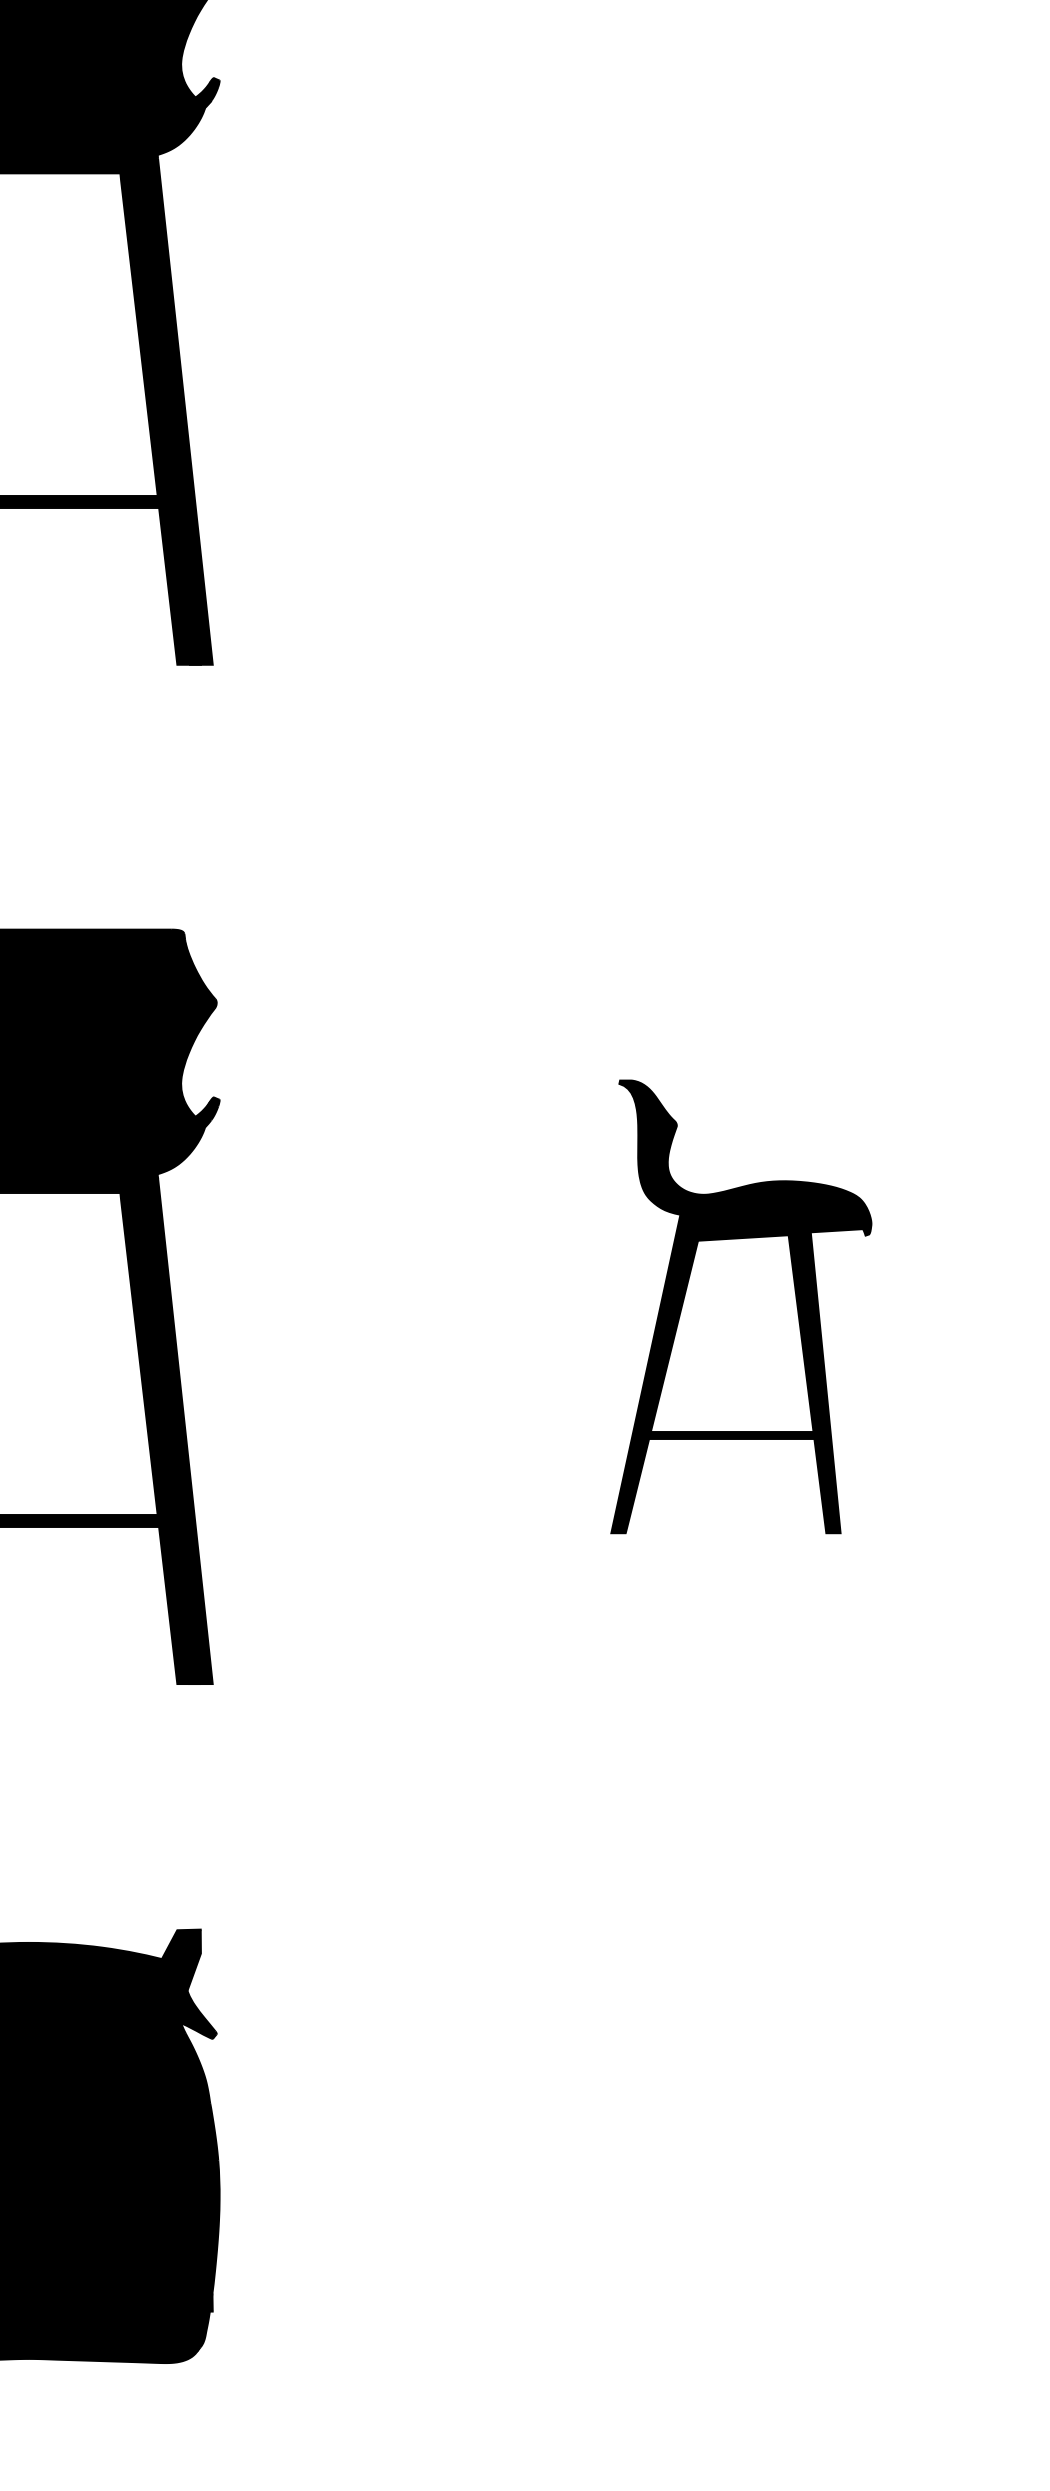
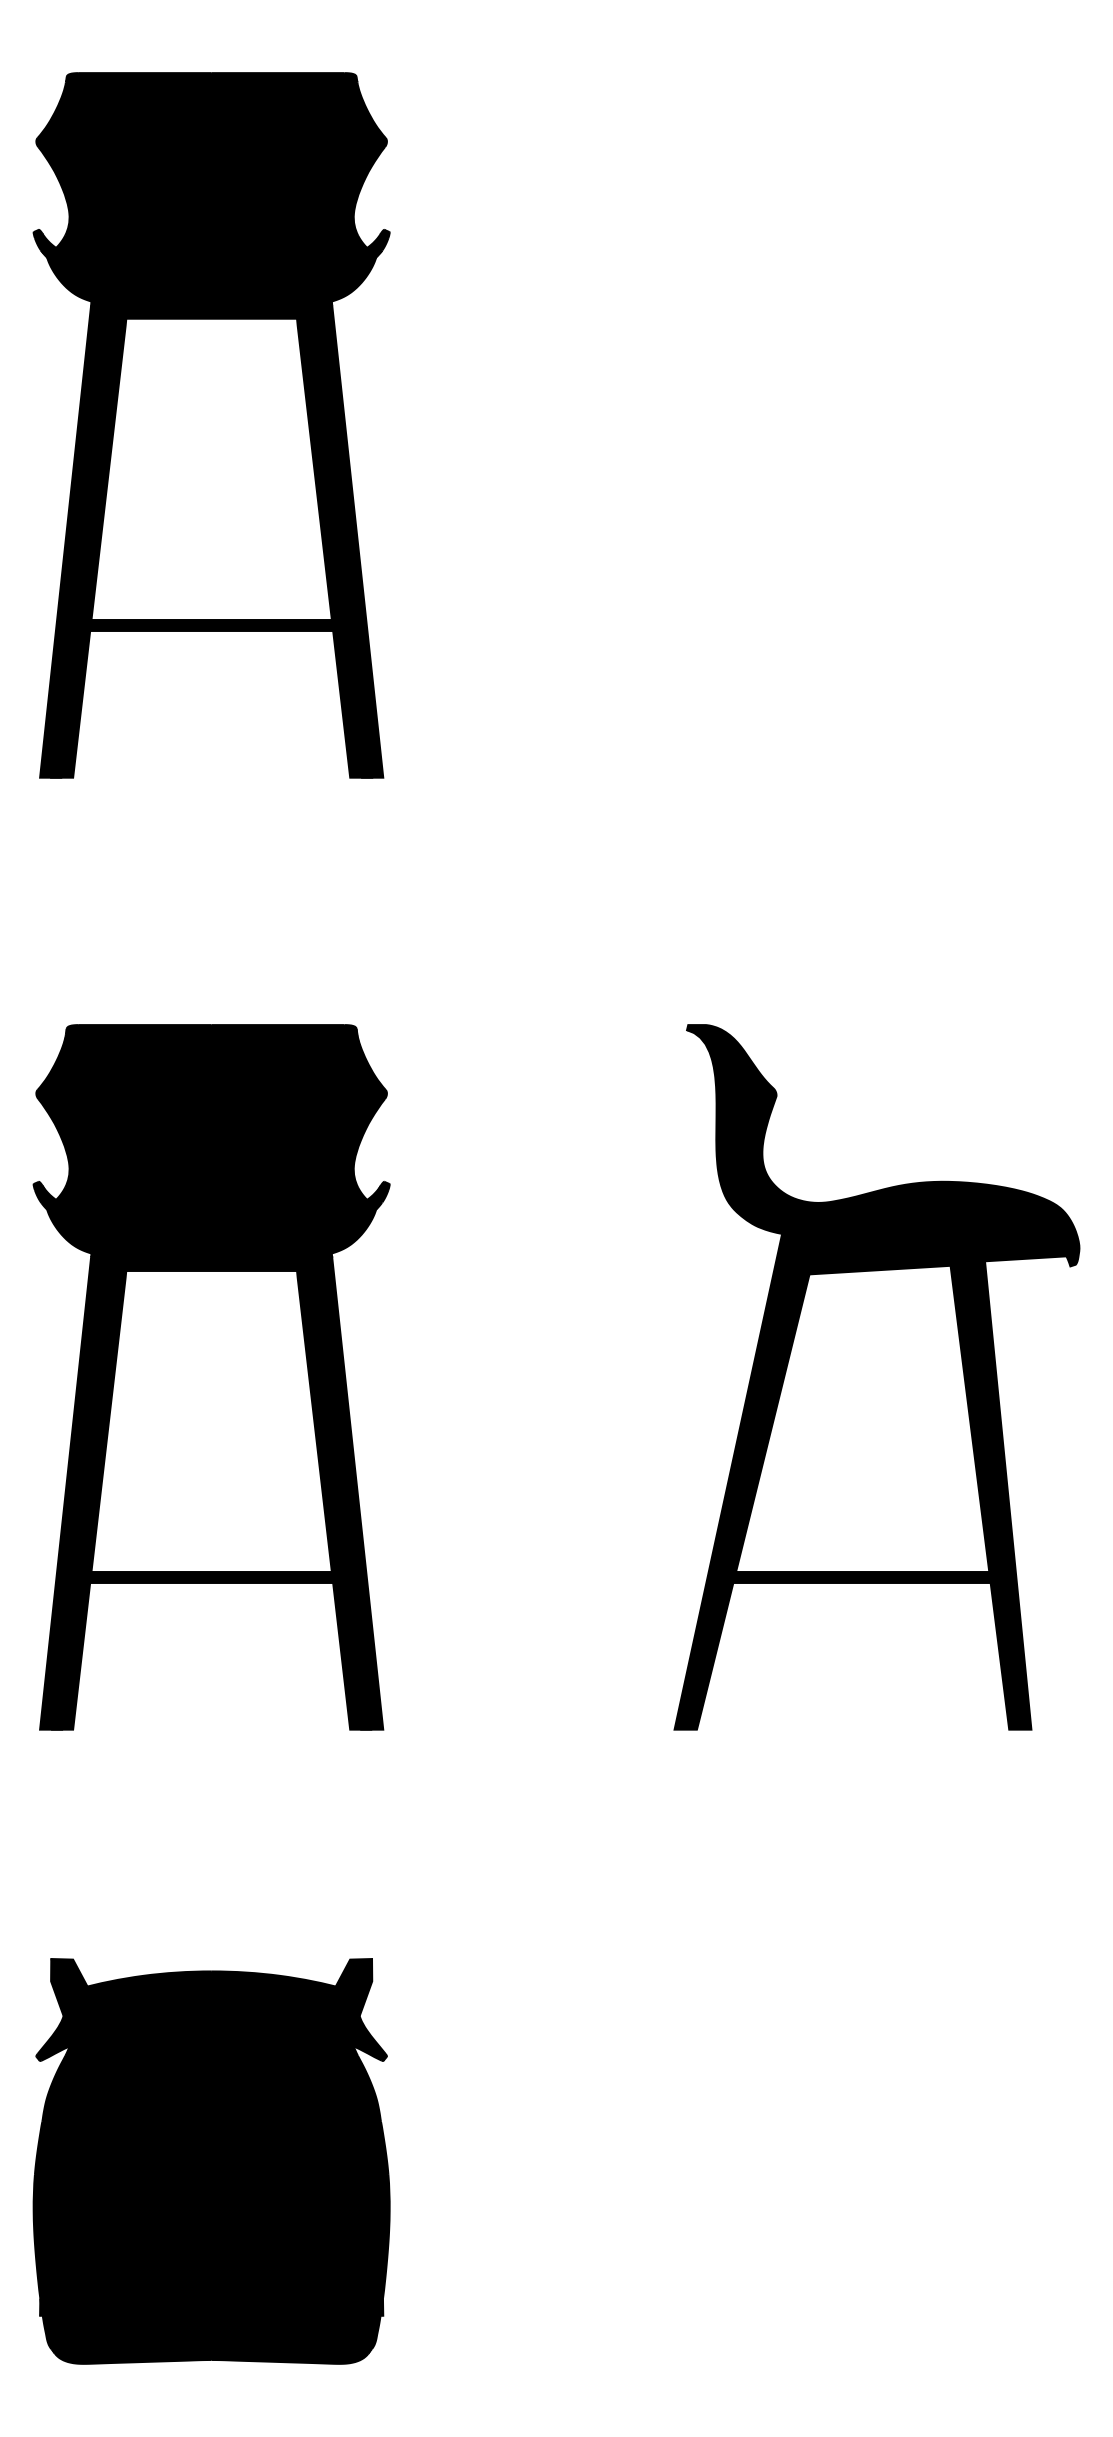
part: (740, 1306) -> (876, 1377), size x1.67

